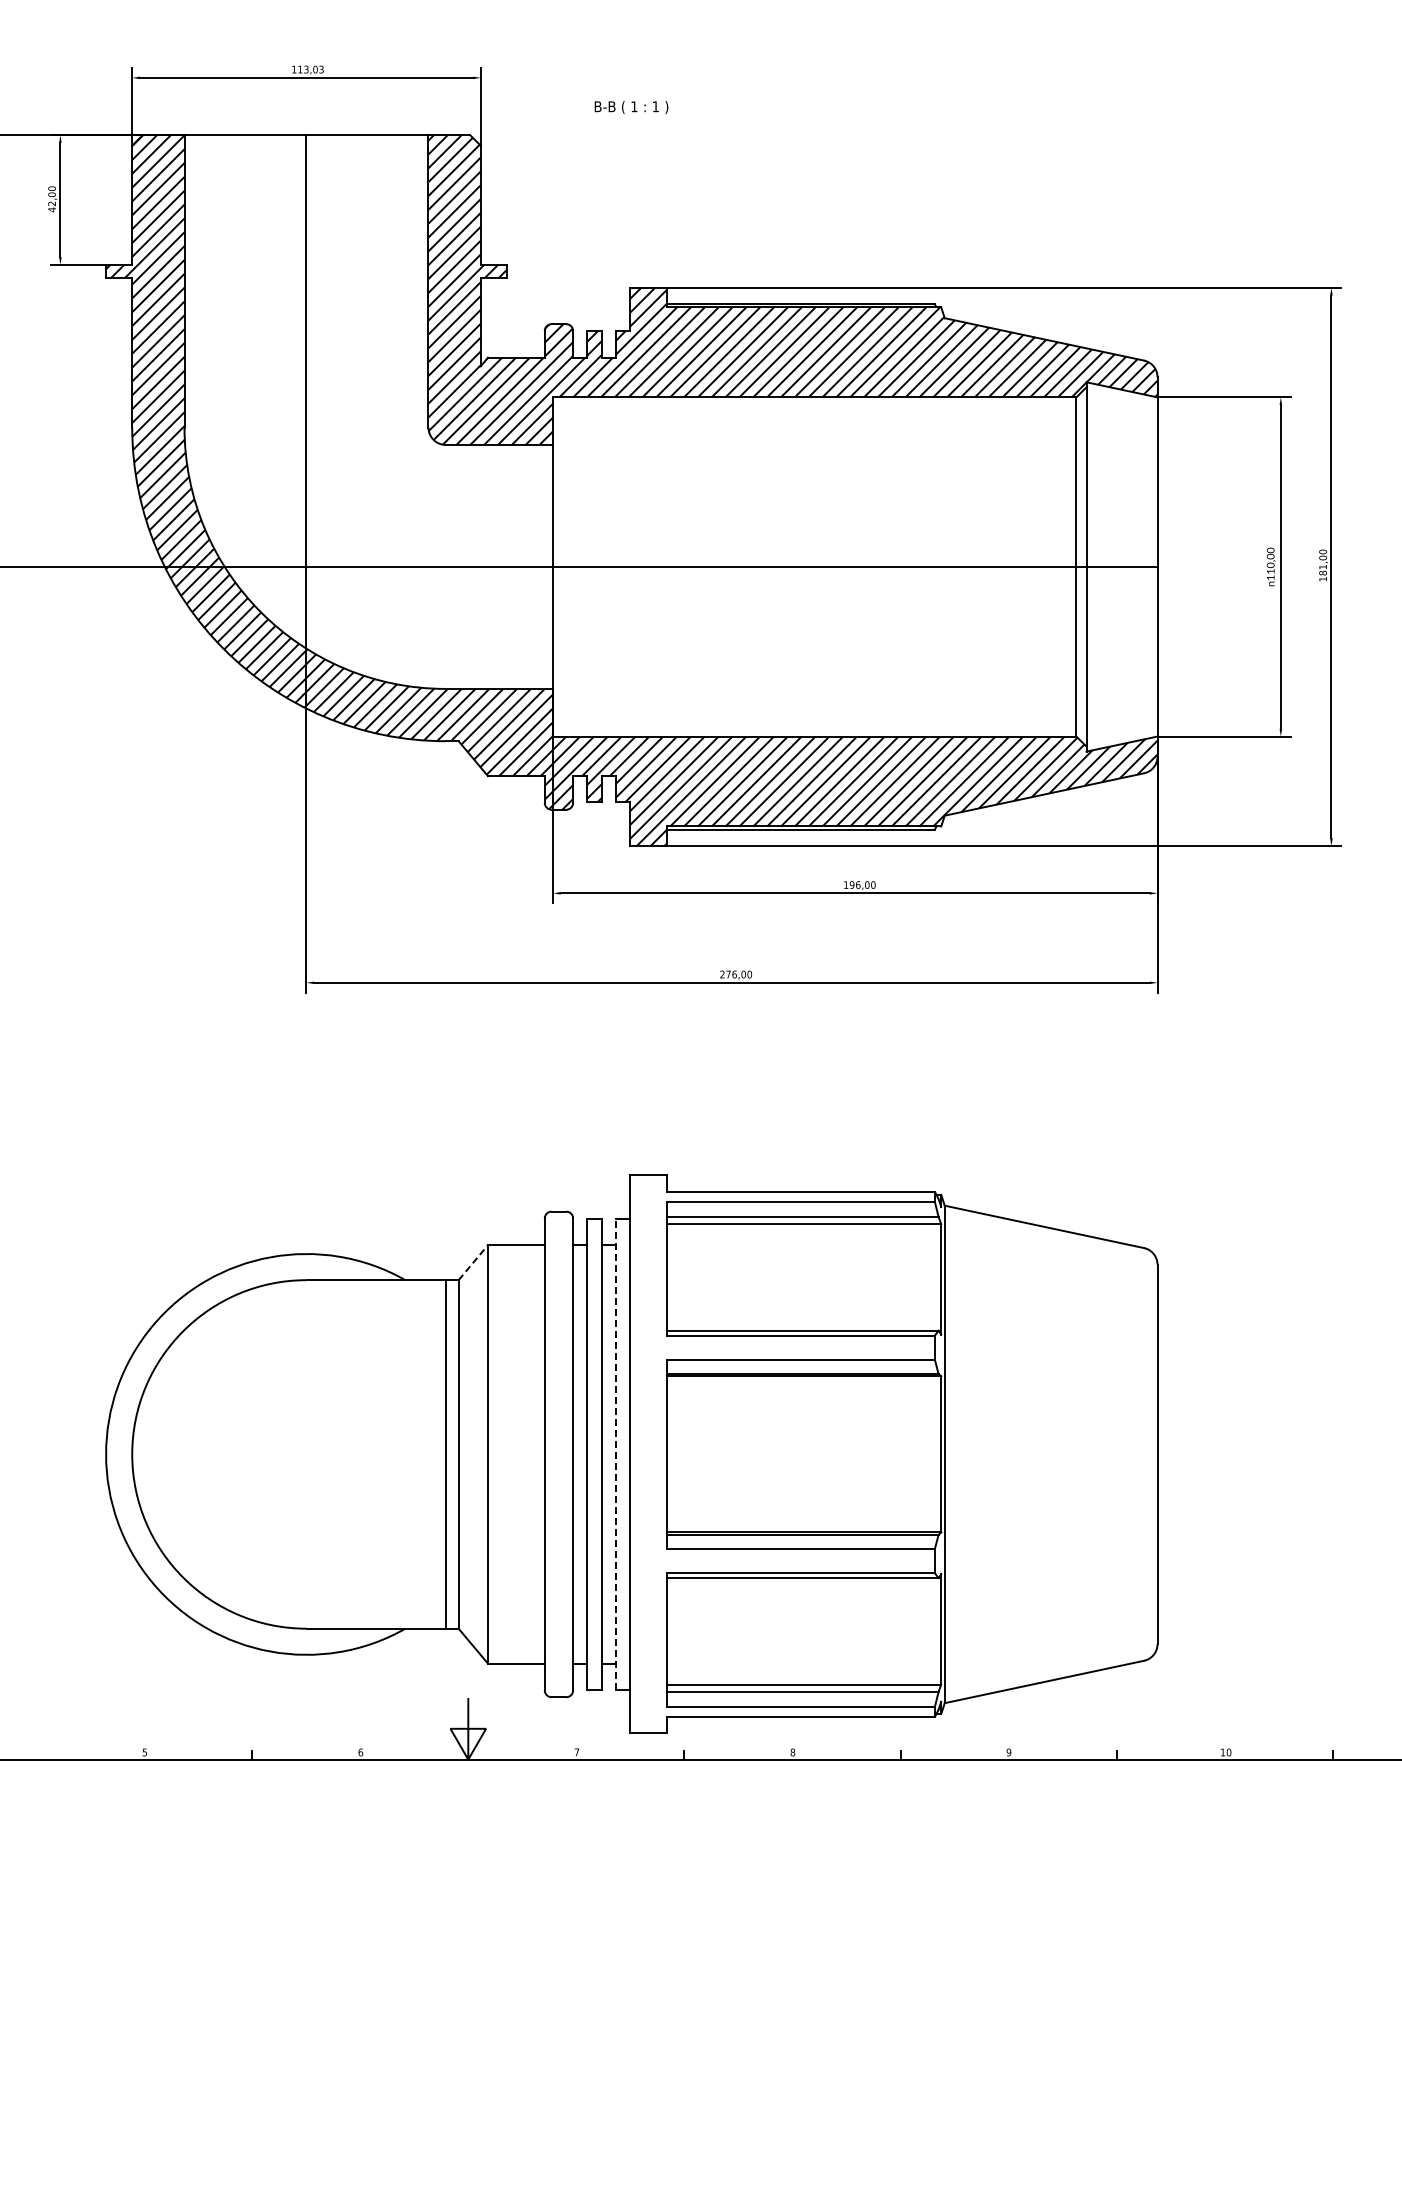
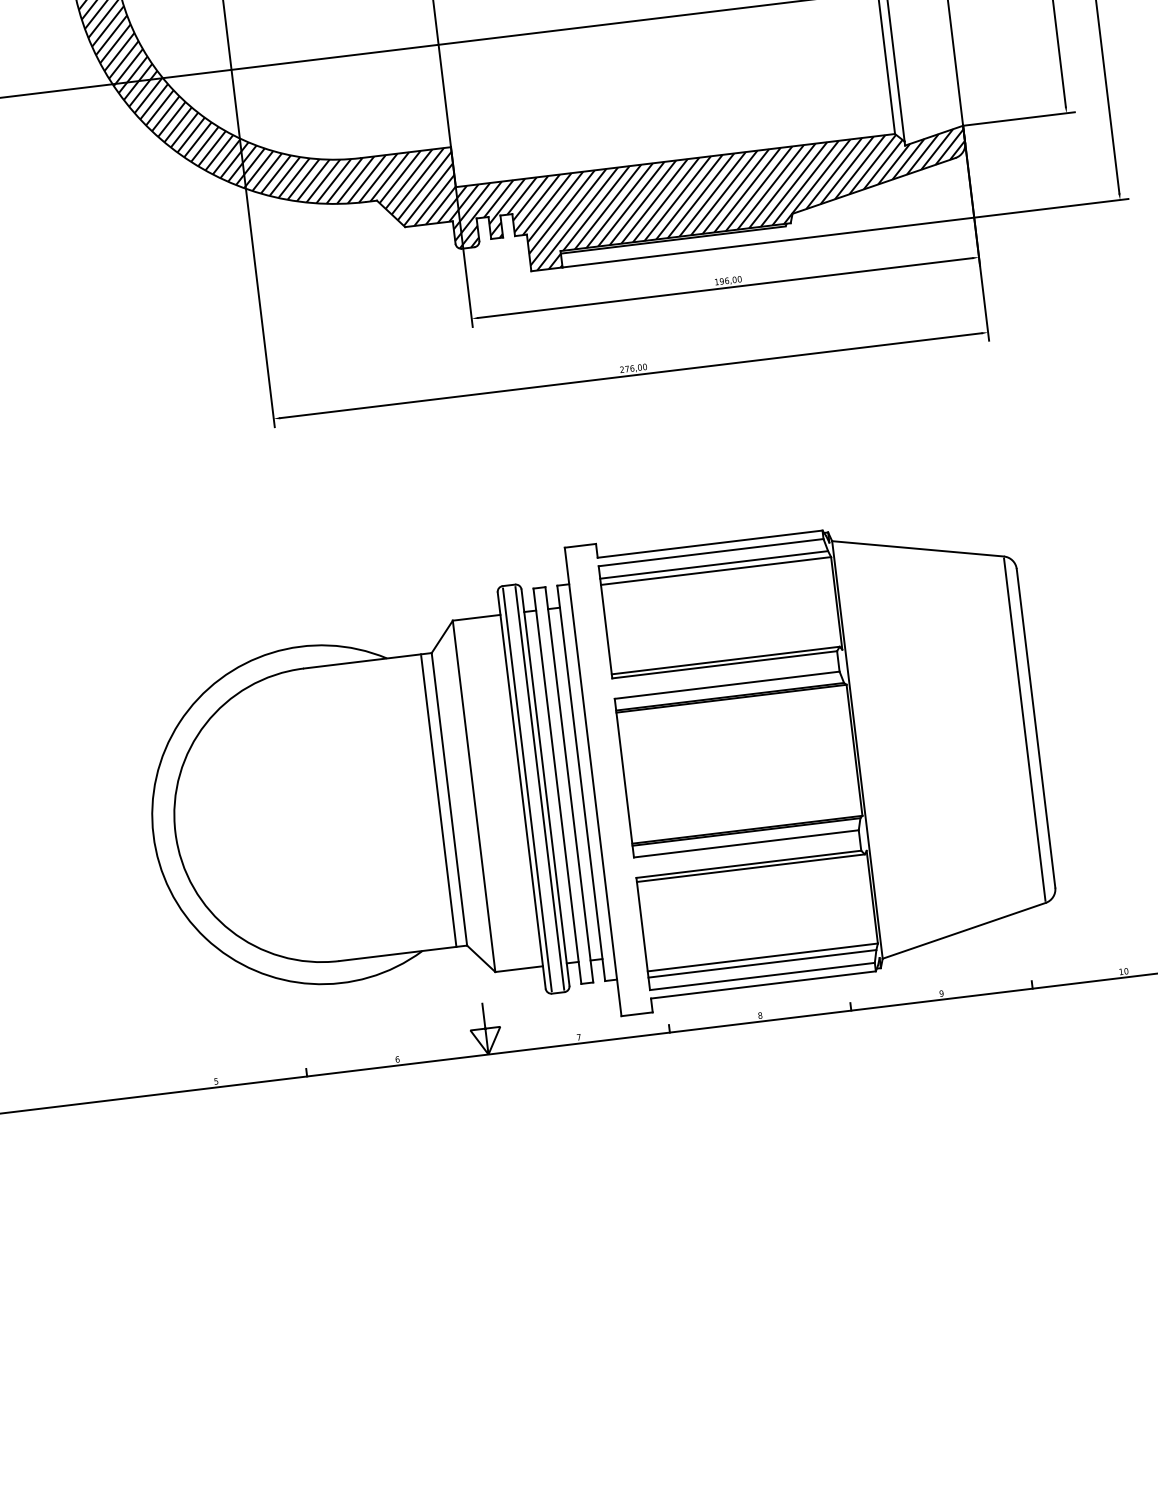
line: (473, 1262) -> (442, 636), dashed -> solid
line: (615, 1453) -> (580, 782), dashed -> solid
line: (551, 1454) -> (527, 789), added
line: (566, 1454) -> (539, 788), added
line: (1144, 1454) -> (1025, 729), added

